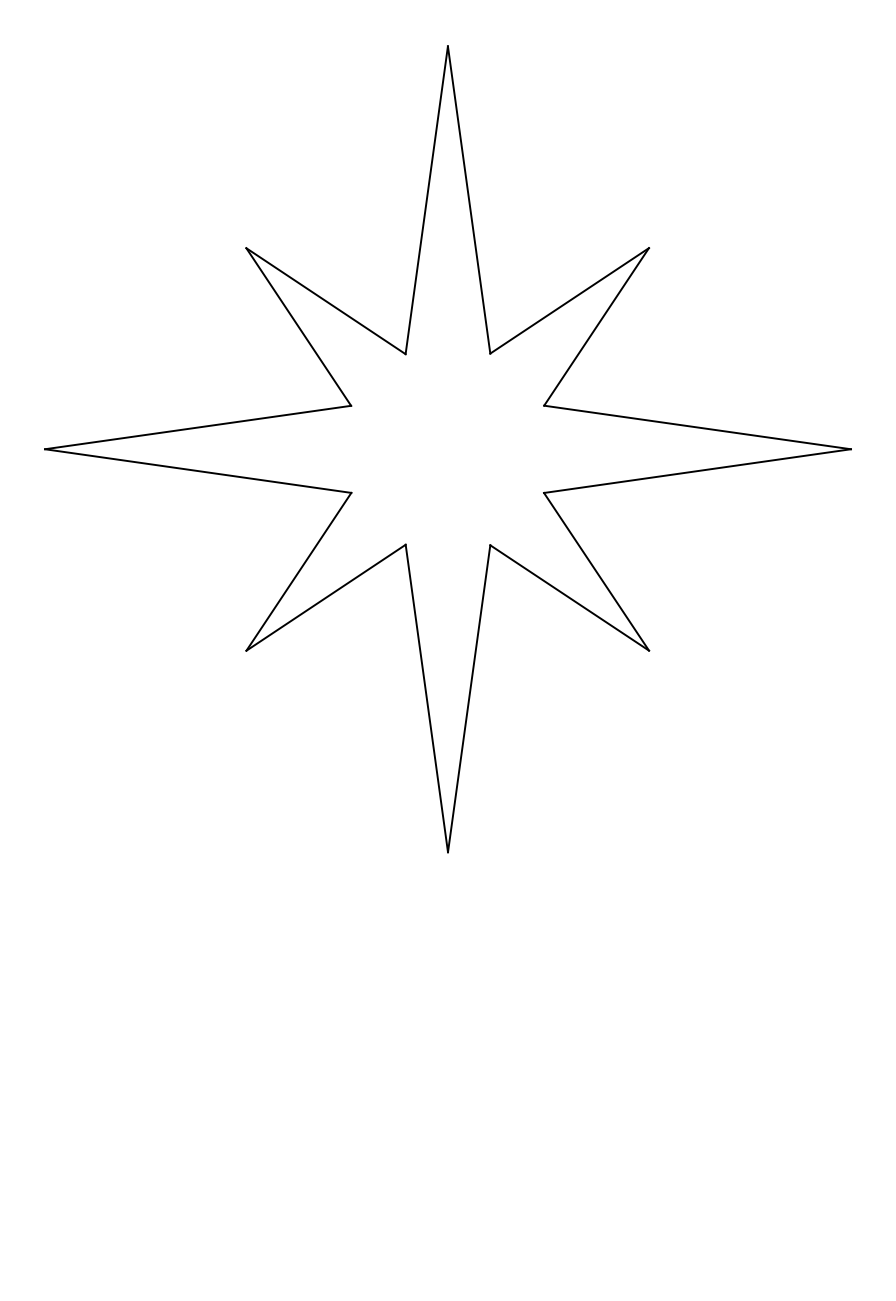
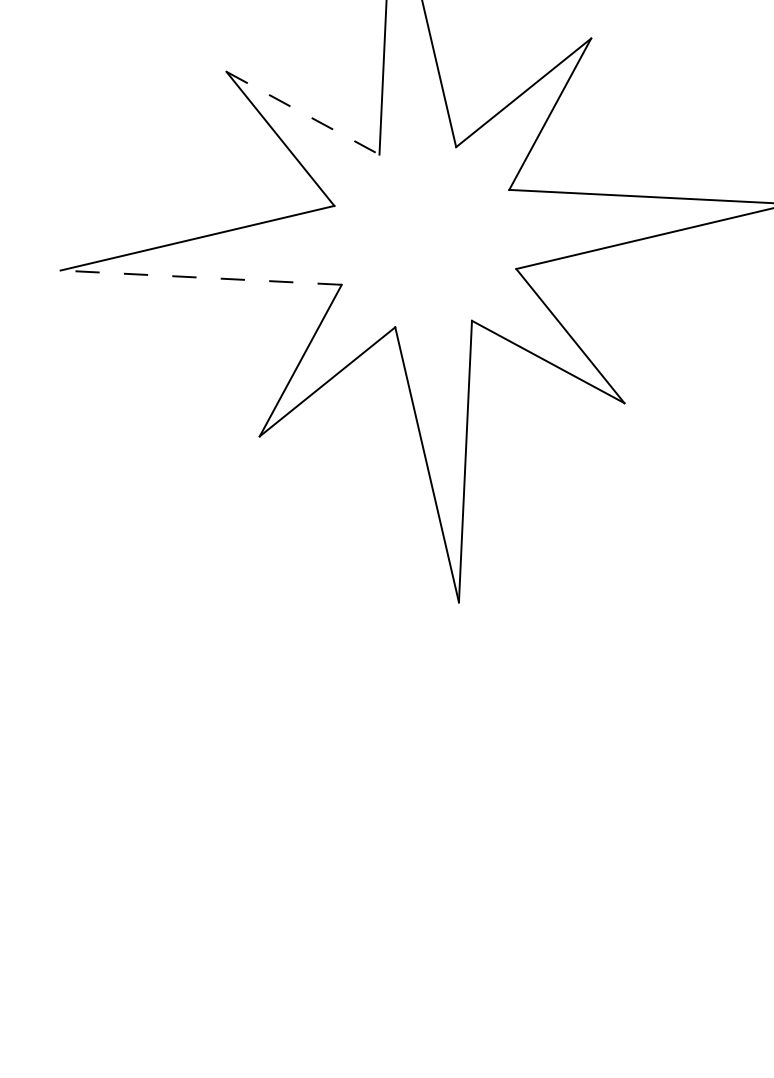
line: (325, 301) -> (302, 113), solid -> dashed
line: (198, 471) -> (201, 278), solid -> dashed

